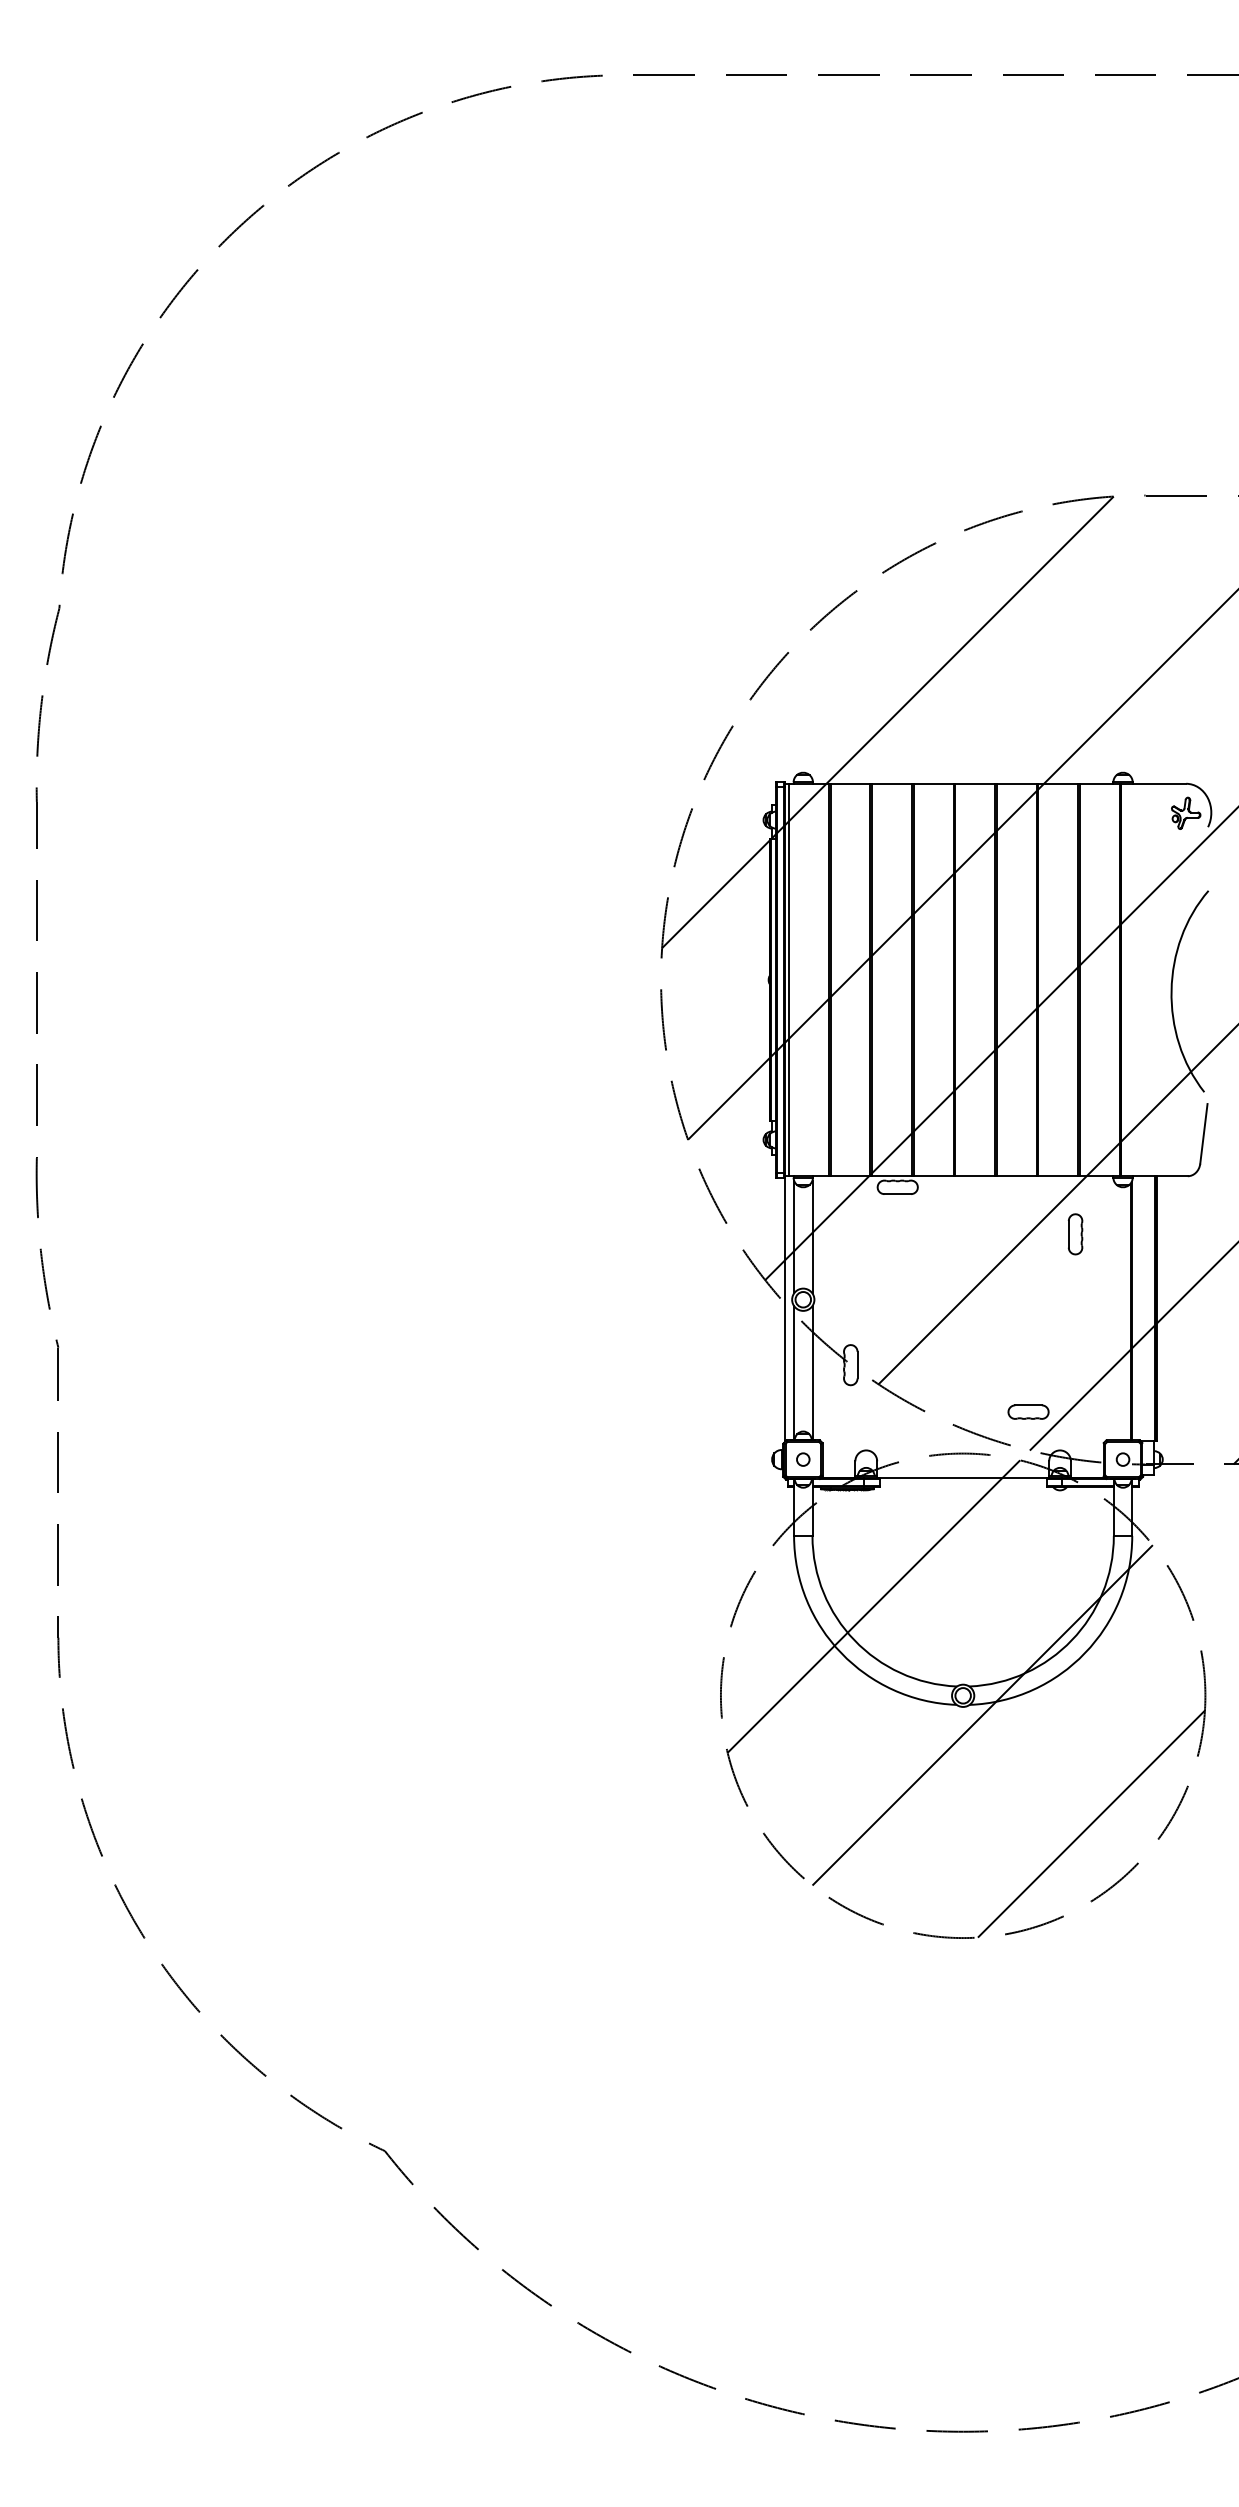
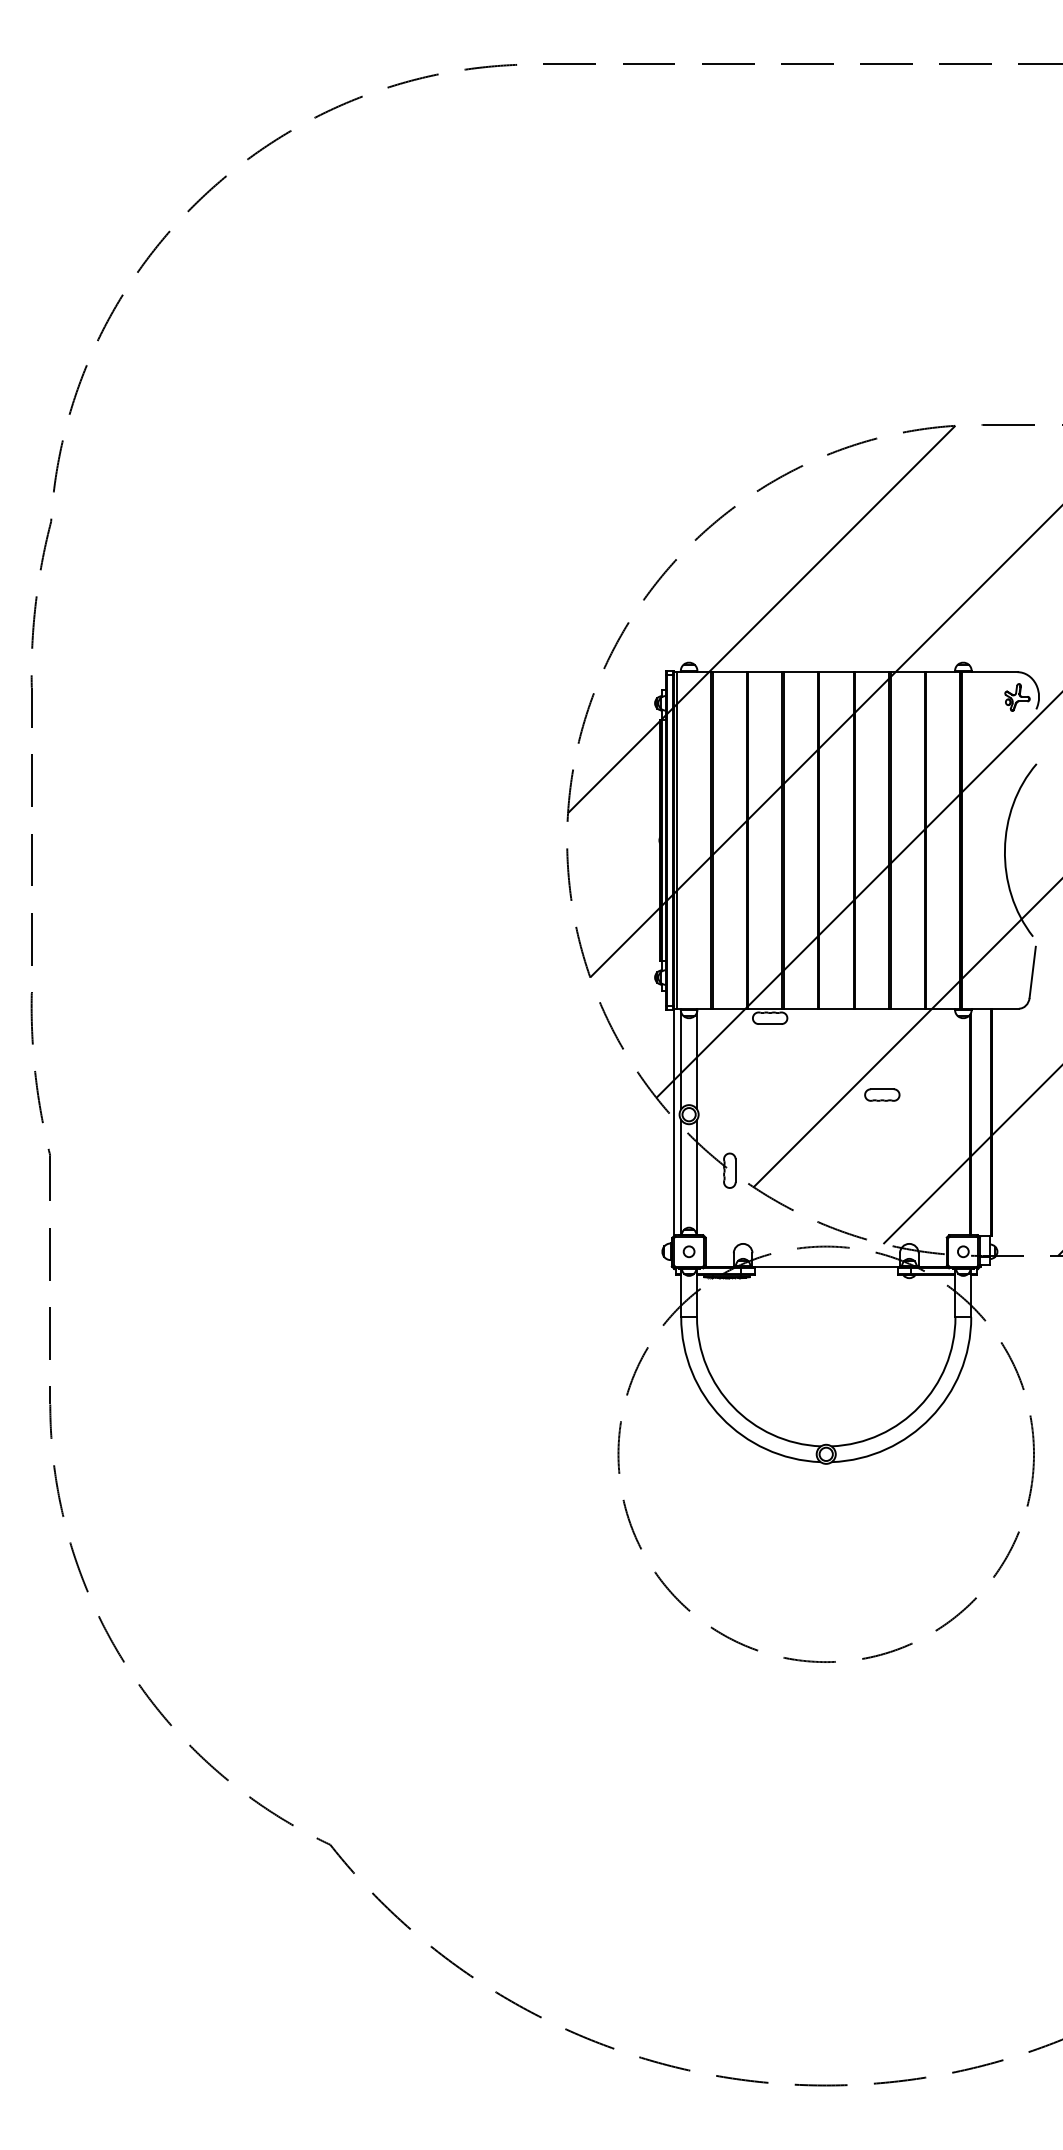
part: (1075, 1234) -> (922, 1058), removed
part: (1028, 1411) -> (882, 1094), moved
hatch: (965, 1698) -> (828, 1456), removed

